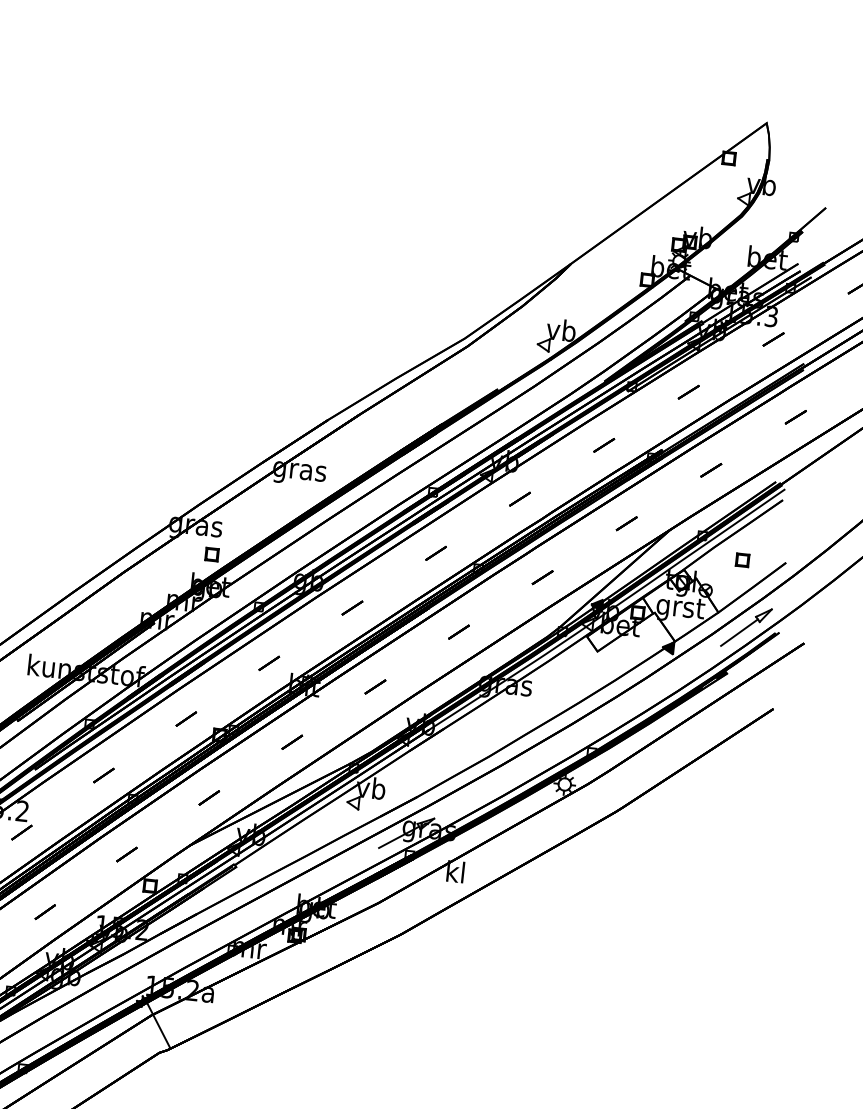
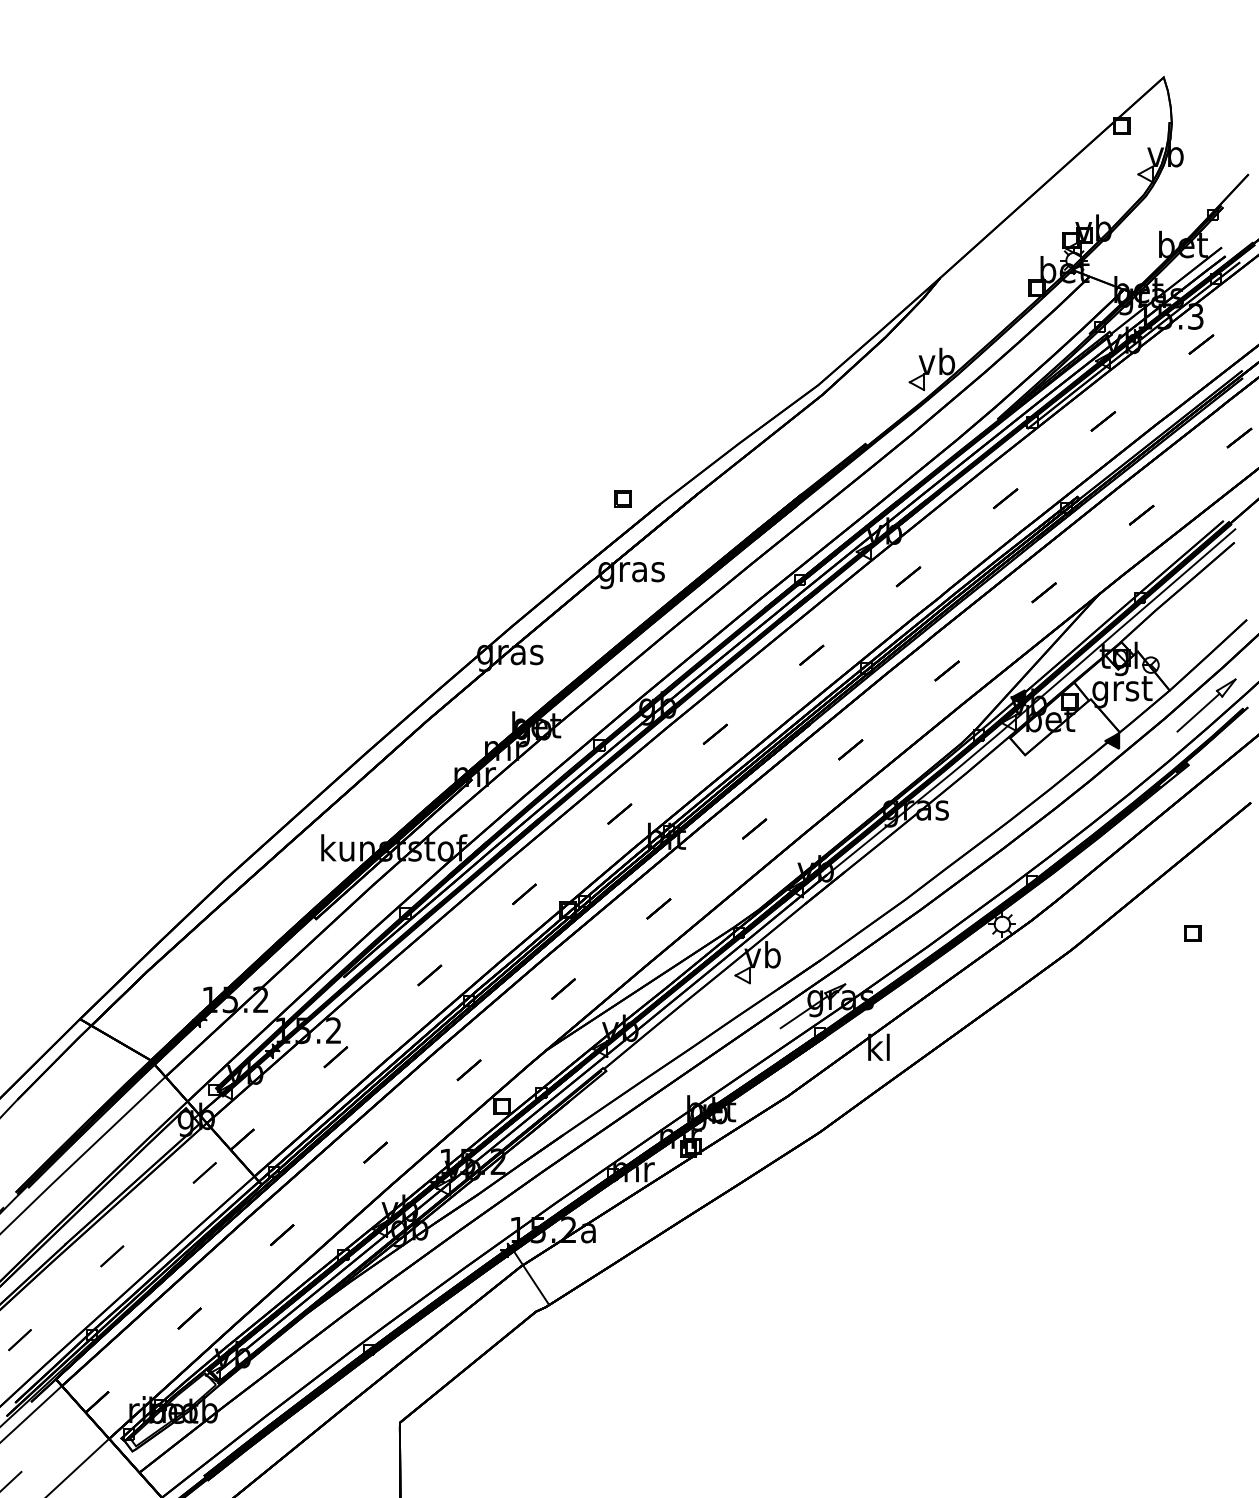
part: (211, 554) -> (622, 498), moved
part: (742, 560) -> (1192, 933), moved

